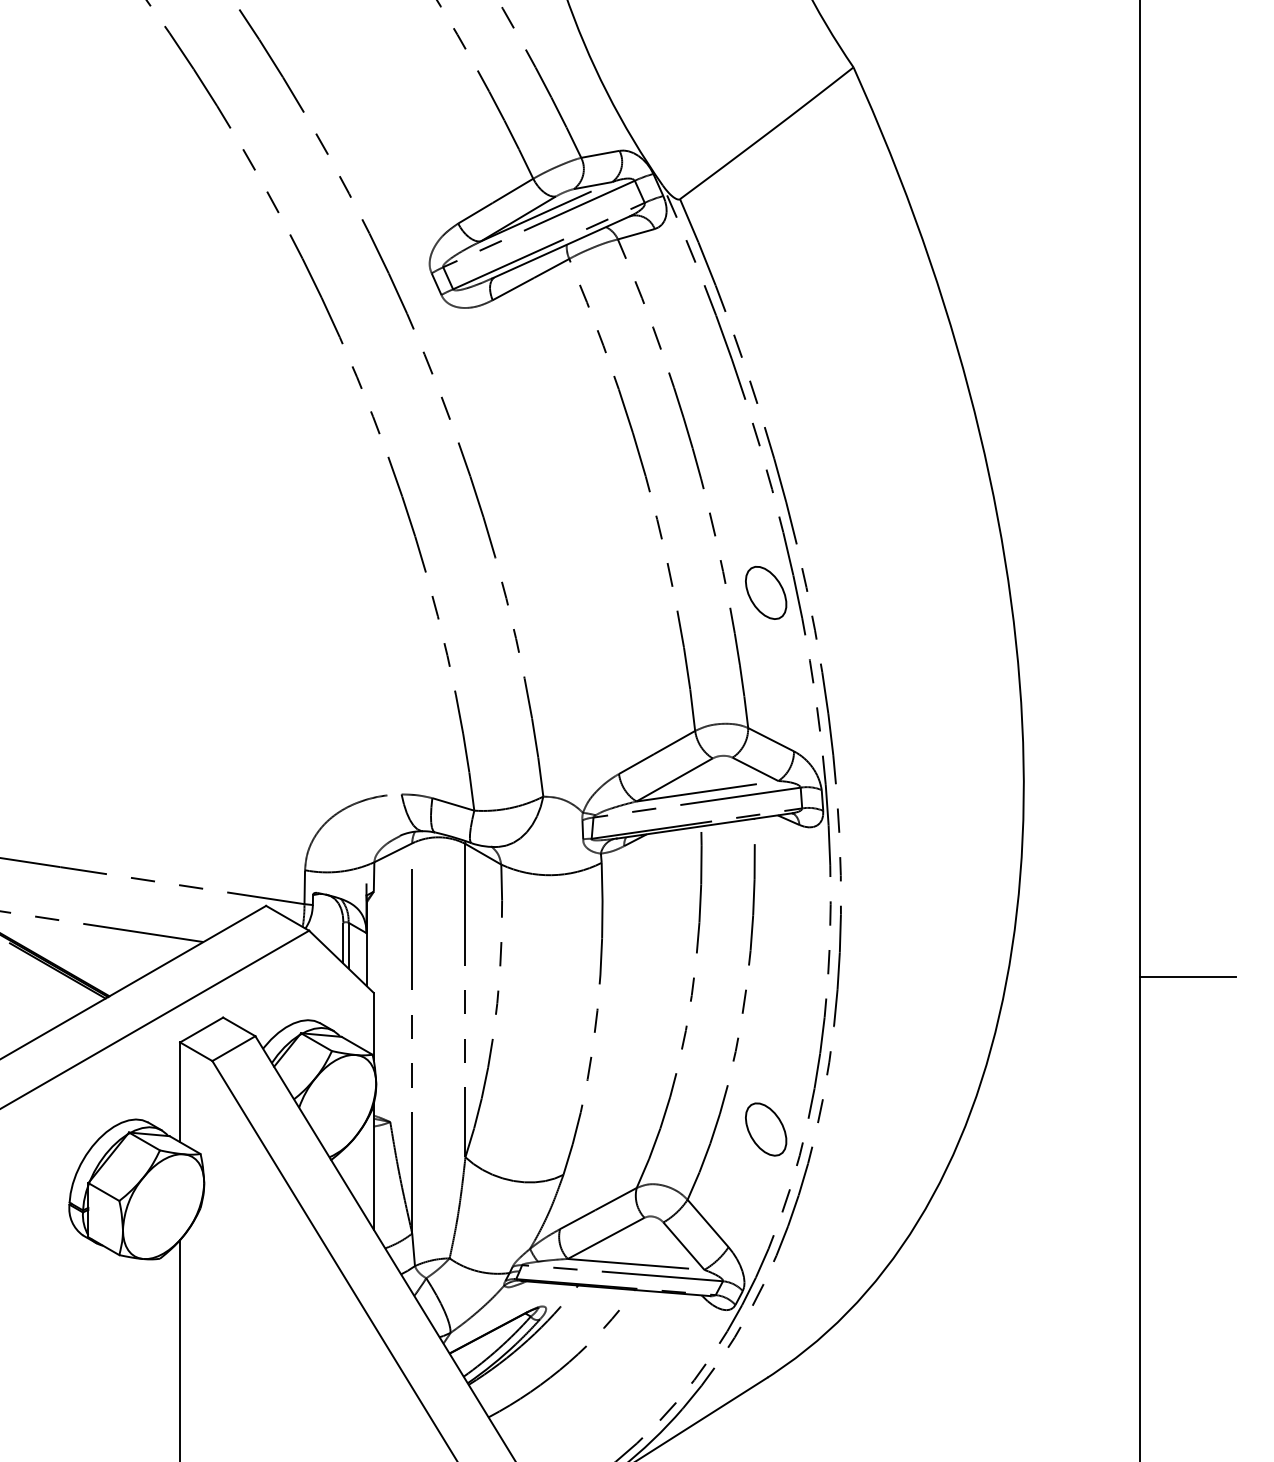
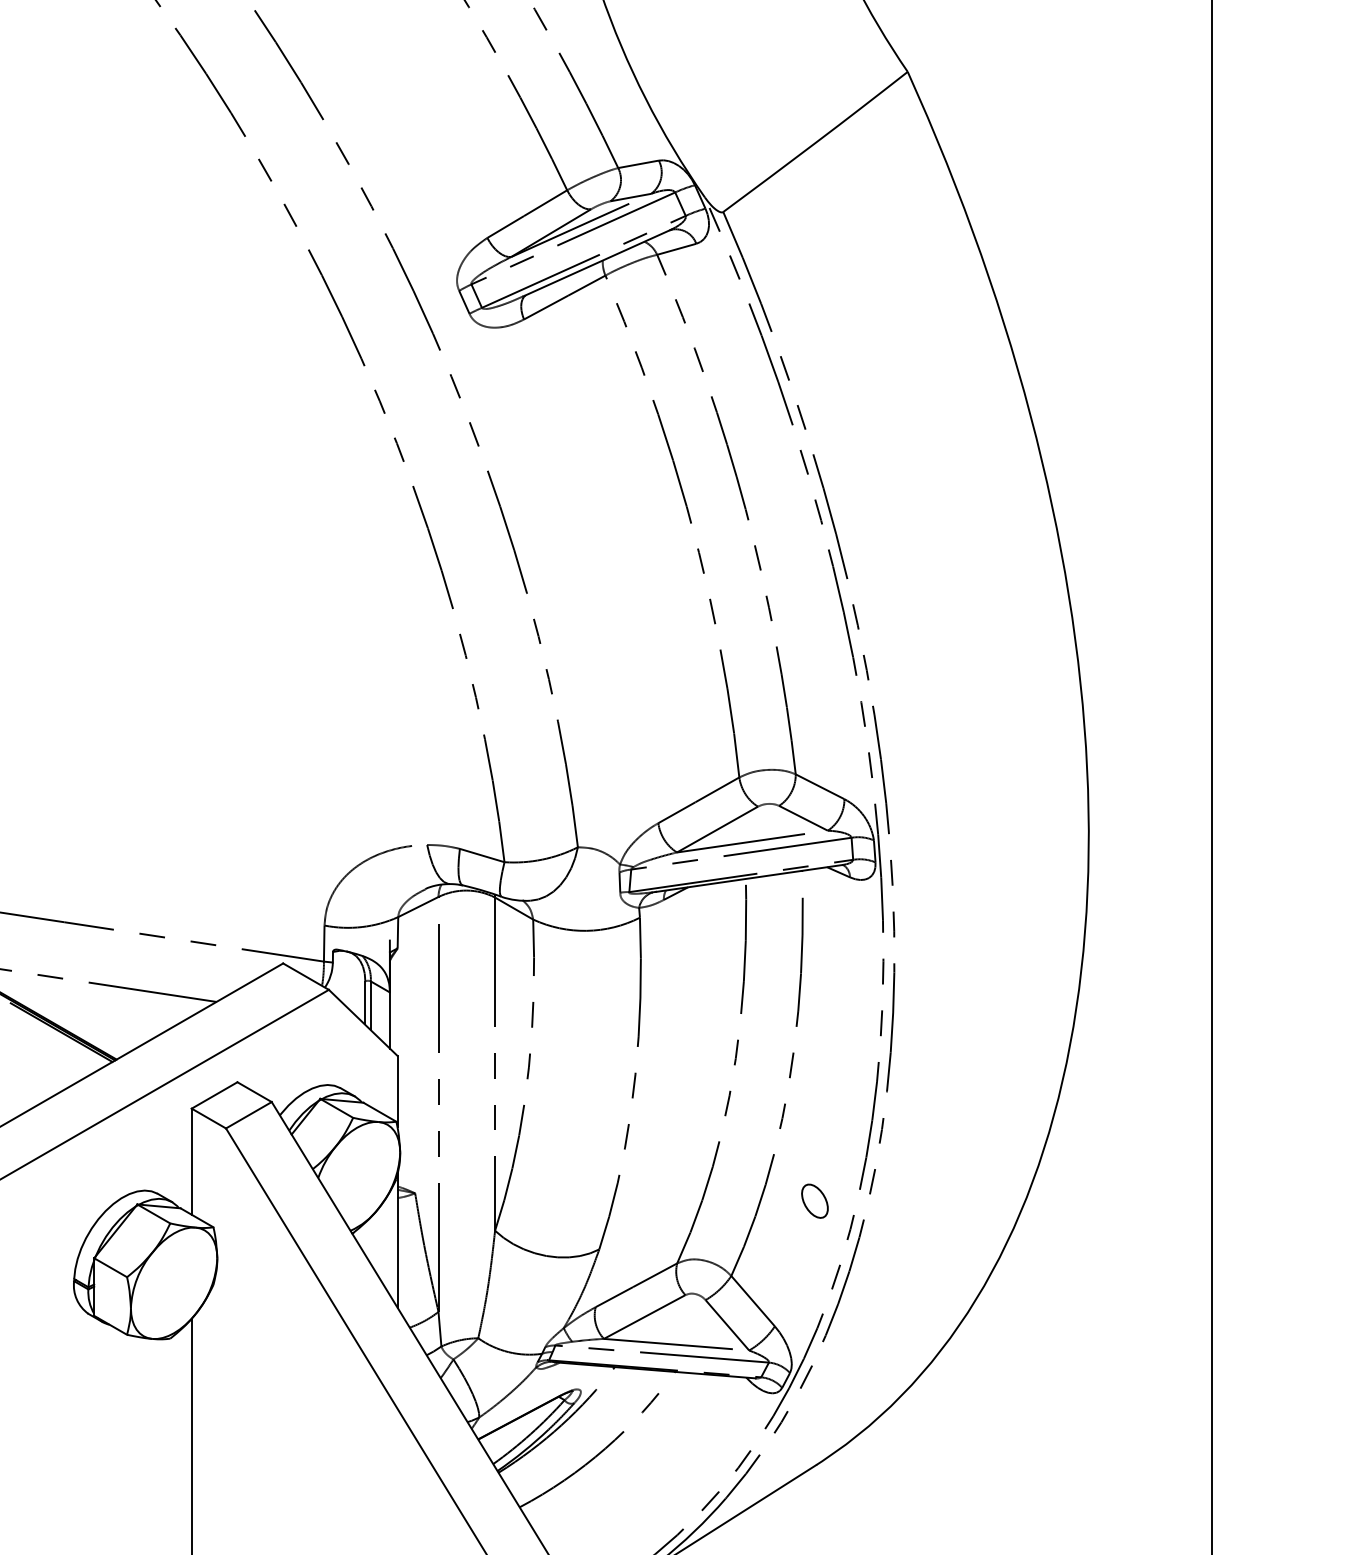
part: (766, 592) -> (815, 630), removed
line: (1187, 976) -> (1262, 1038), removed
part: (766, 1129) -> (815, 1201), size x0.6

